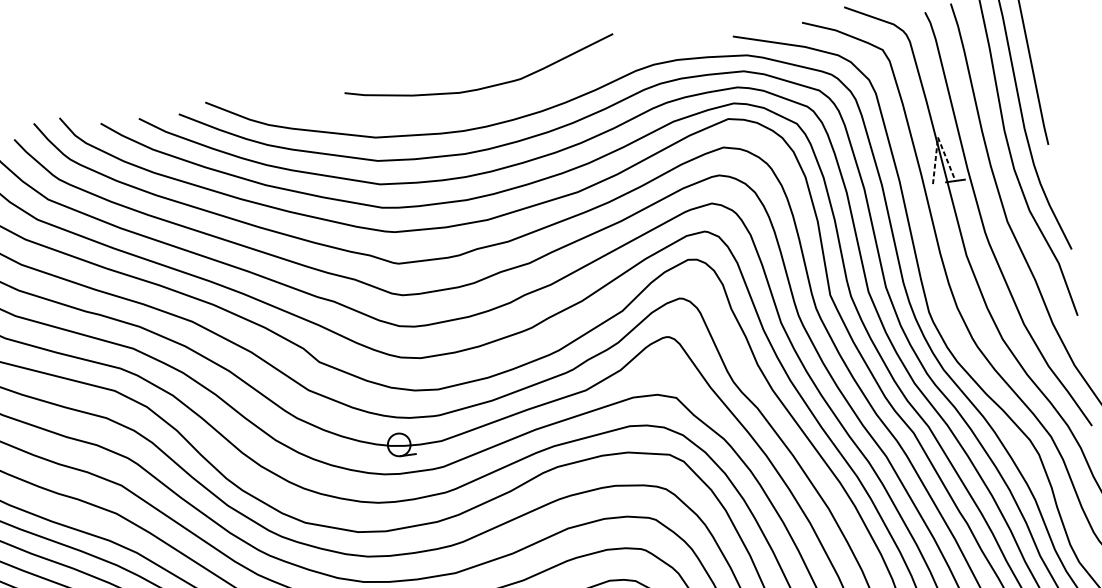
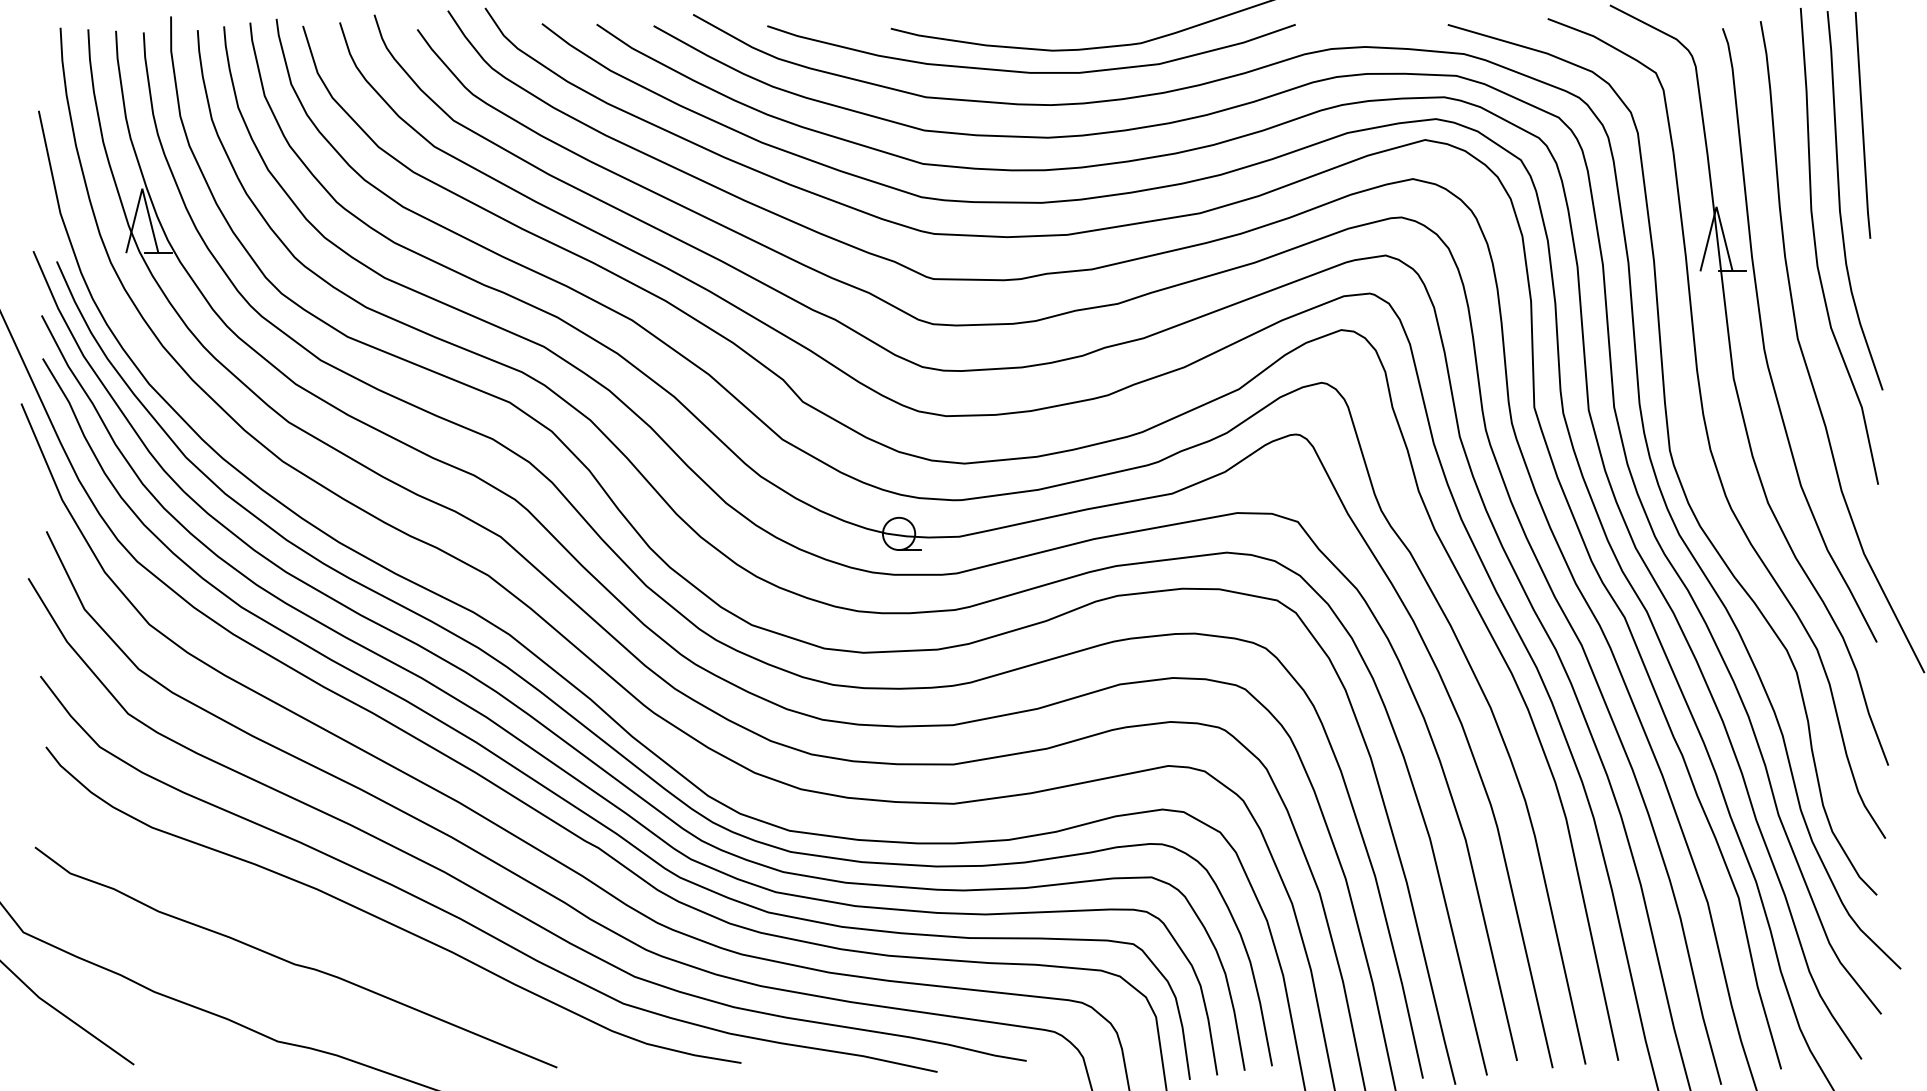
curve: (445, 109) -> (1029, 71), added
line: (937, 137) -> (1716, 206), dashed -> solid

